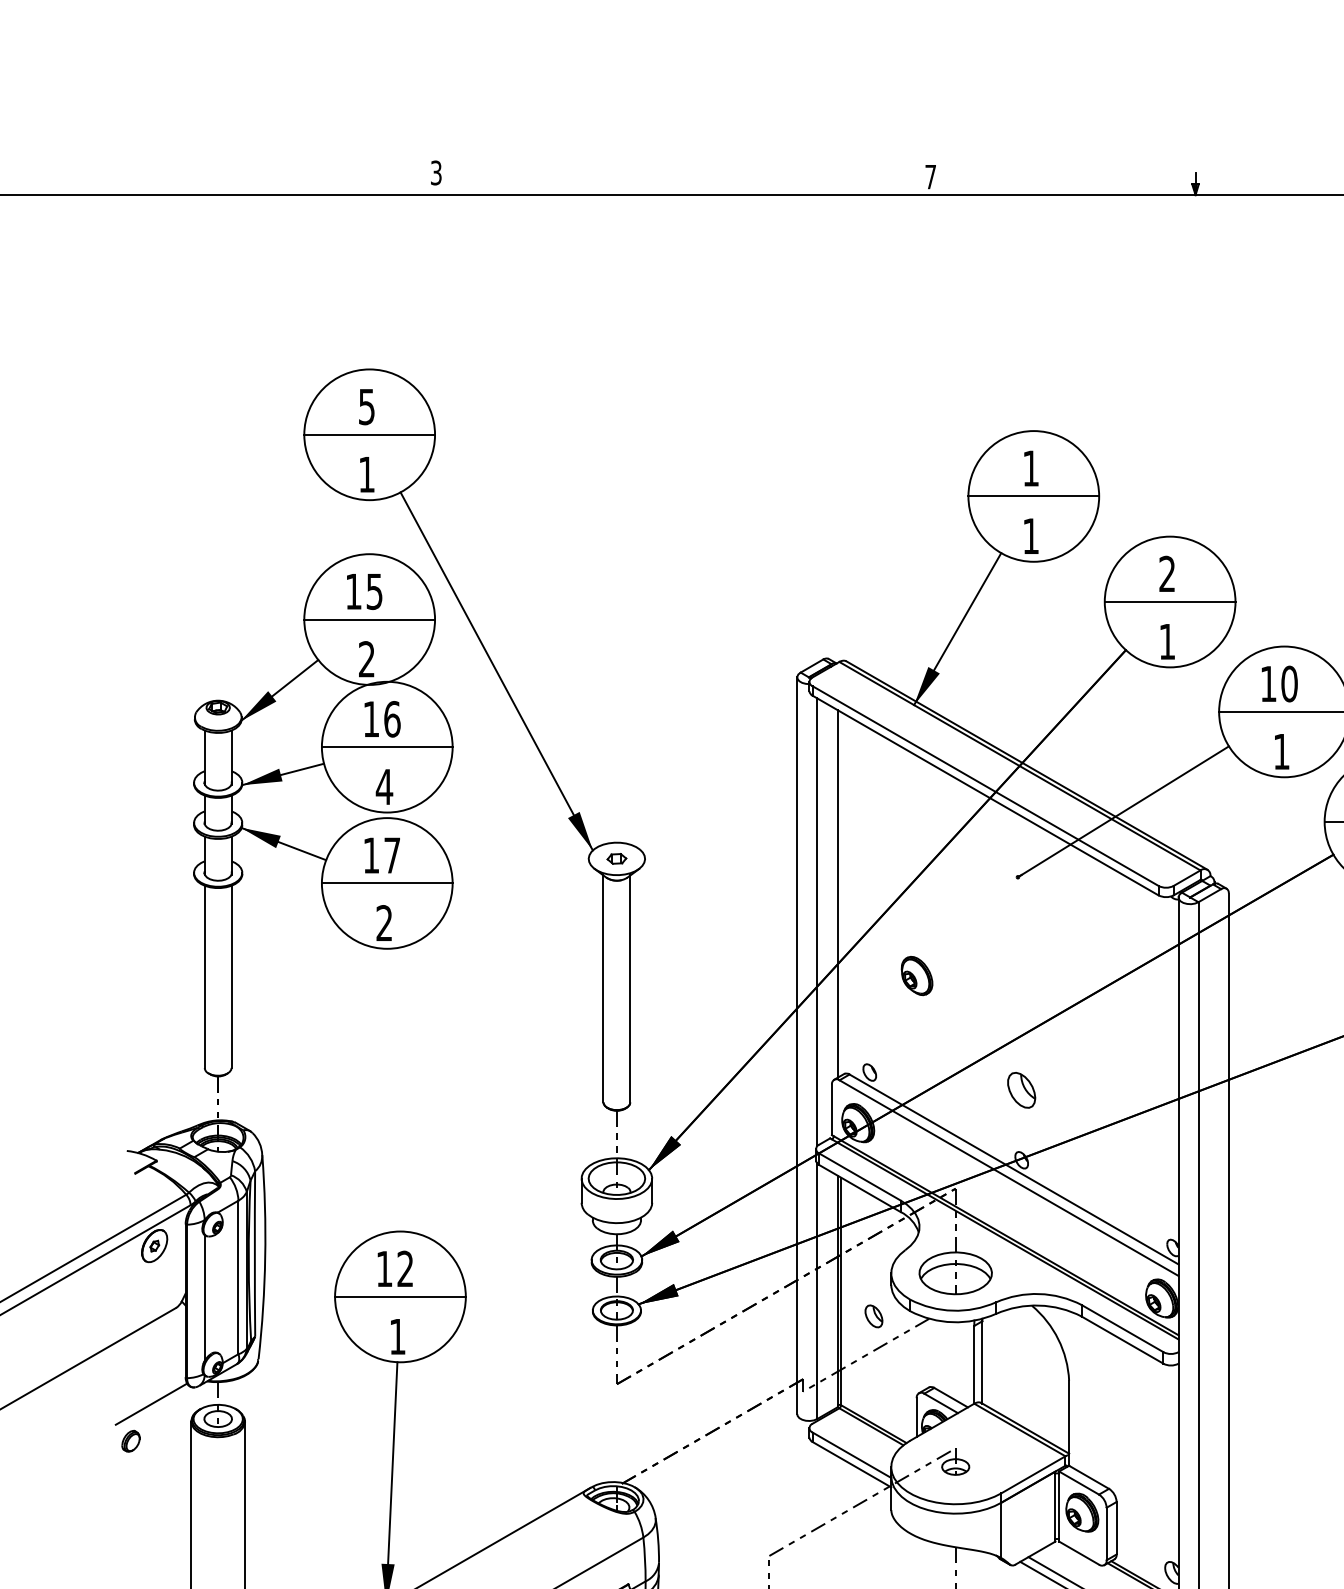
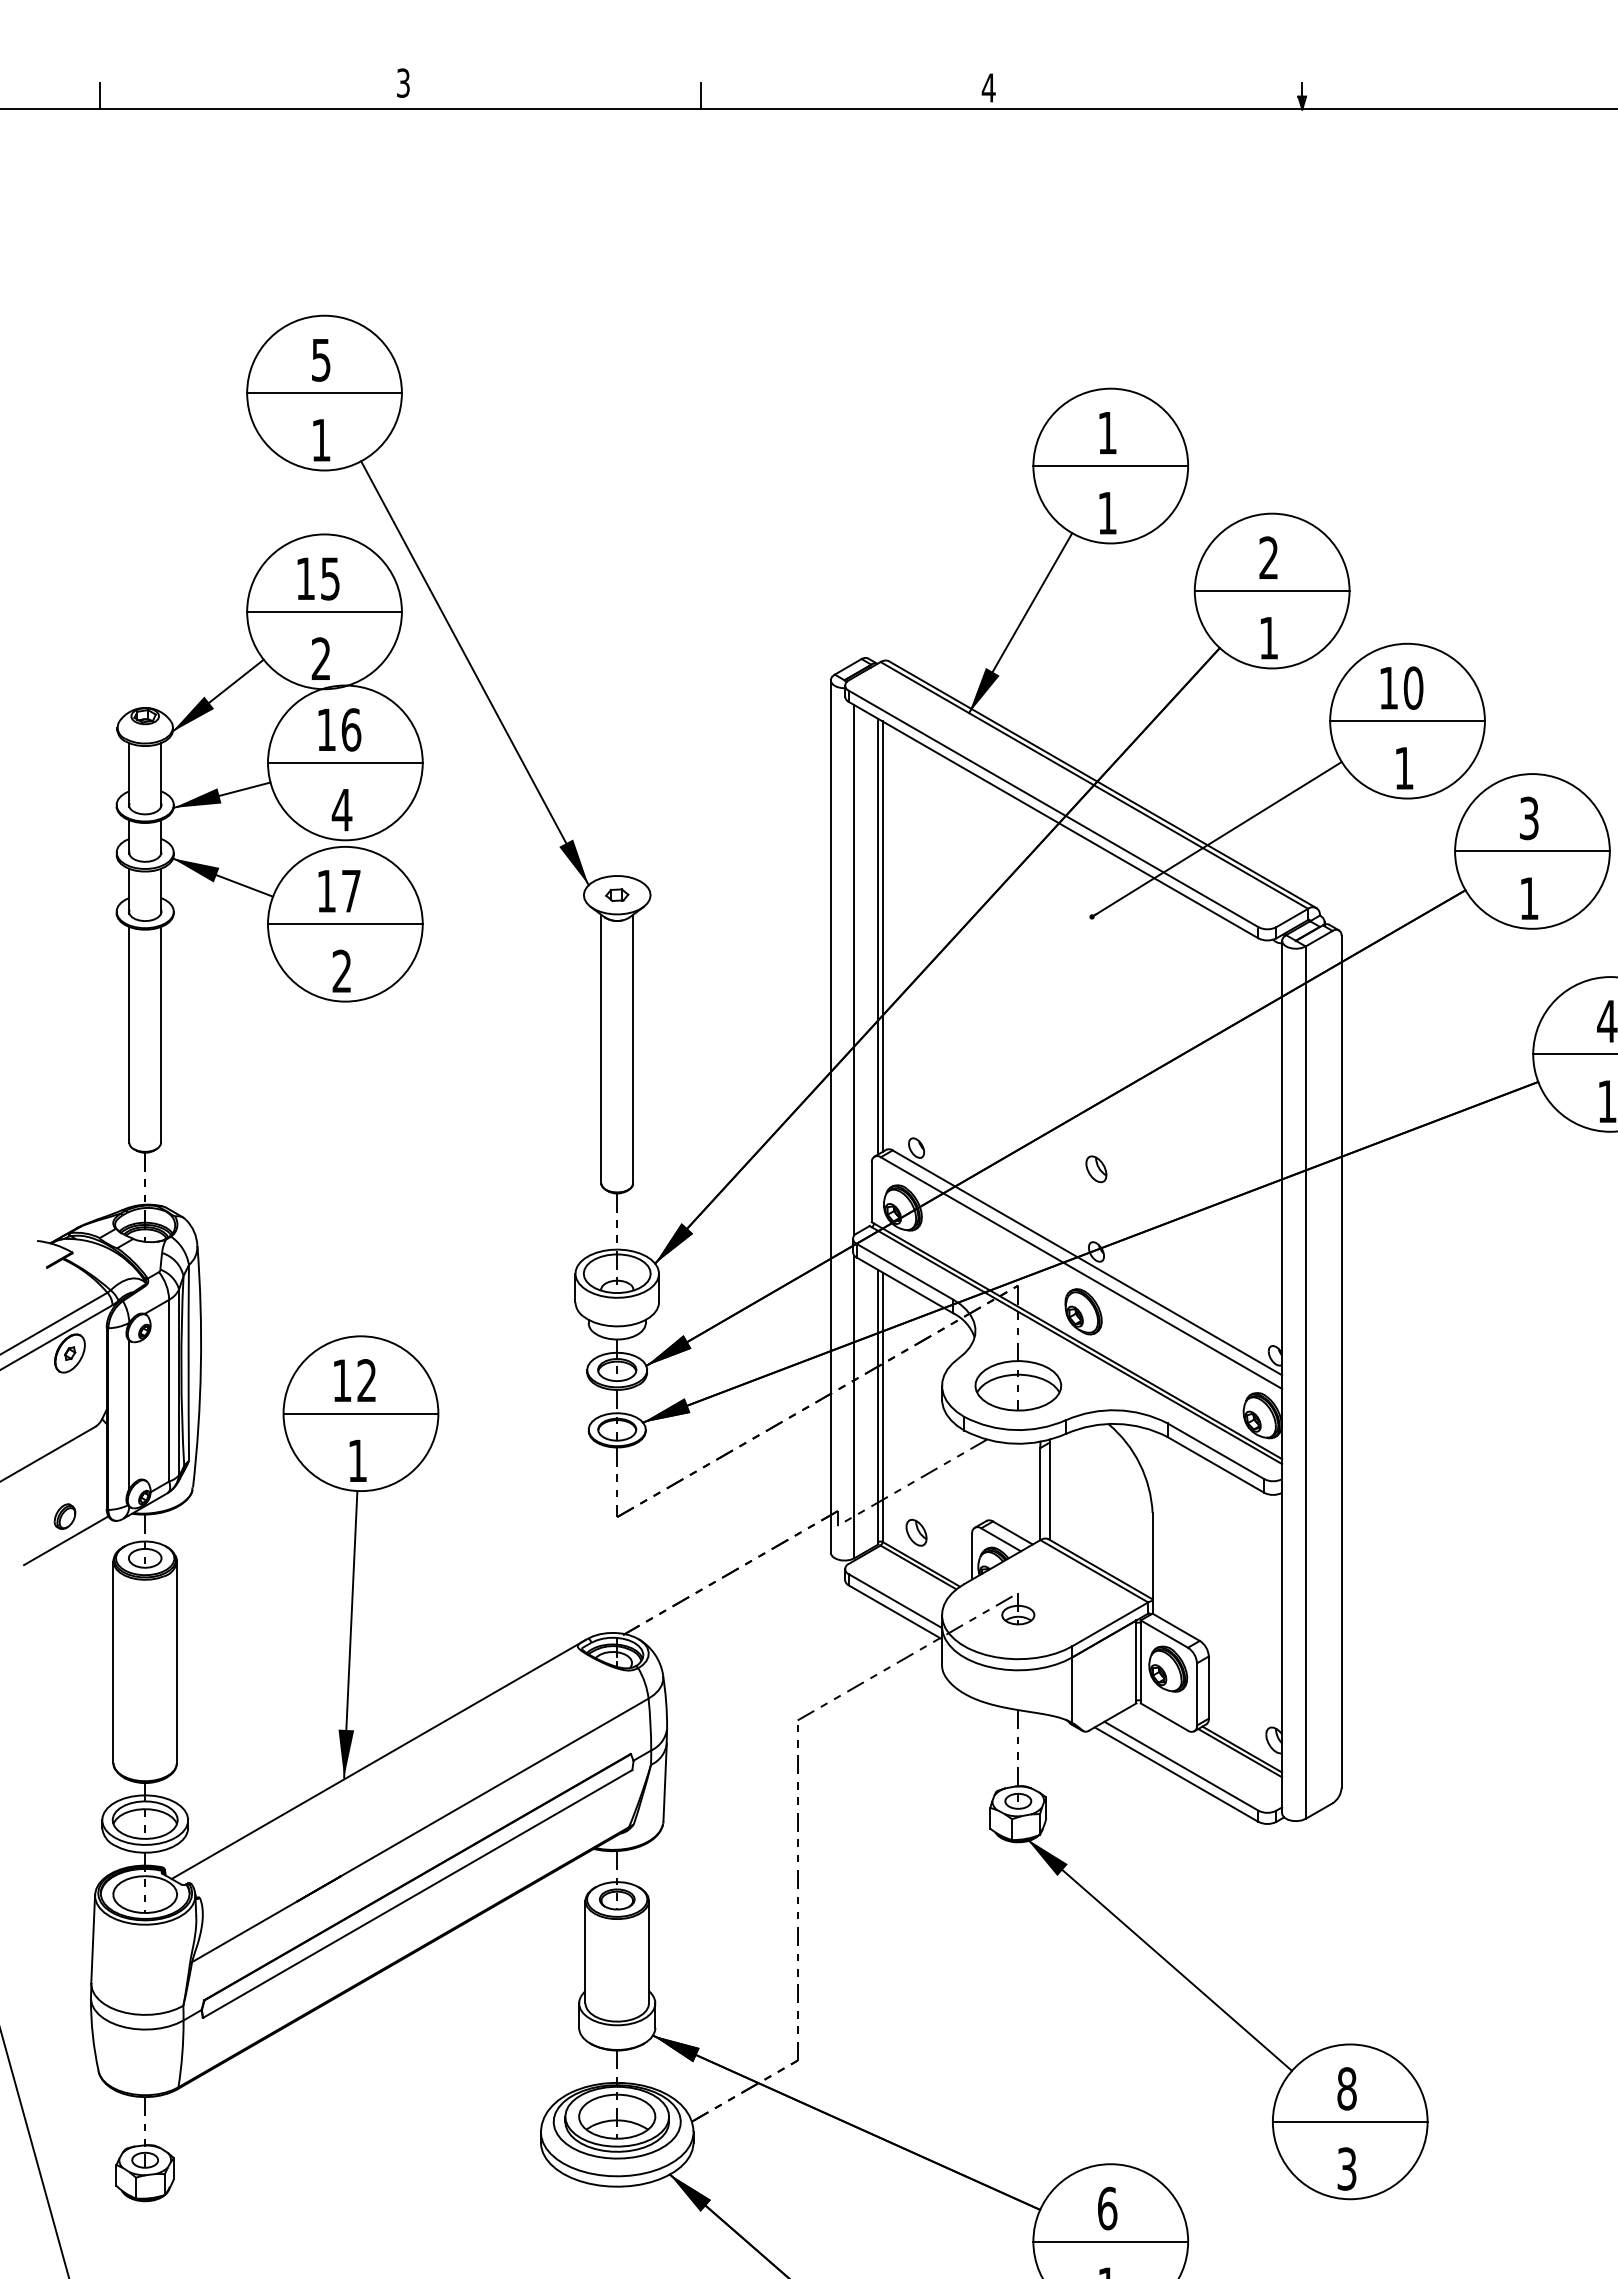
text: (930, 176) -> (988, 87), 7 -> 4
line: (180, 184) -> (100, 96), added
line: (688, 184) -> (701, 96), added
line: (840, 893) -> (882, 936), added
part: (917, 975) -> (1083, 1311), moved
part: (1021, 1090) -> (1096, 1169), size x0.62
part: (873, 1316) -> (916, 1532), moved
part: (130, 1441) -> (64, 1516), moved

